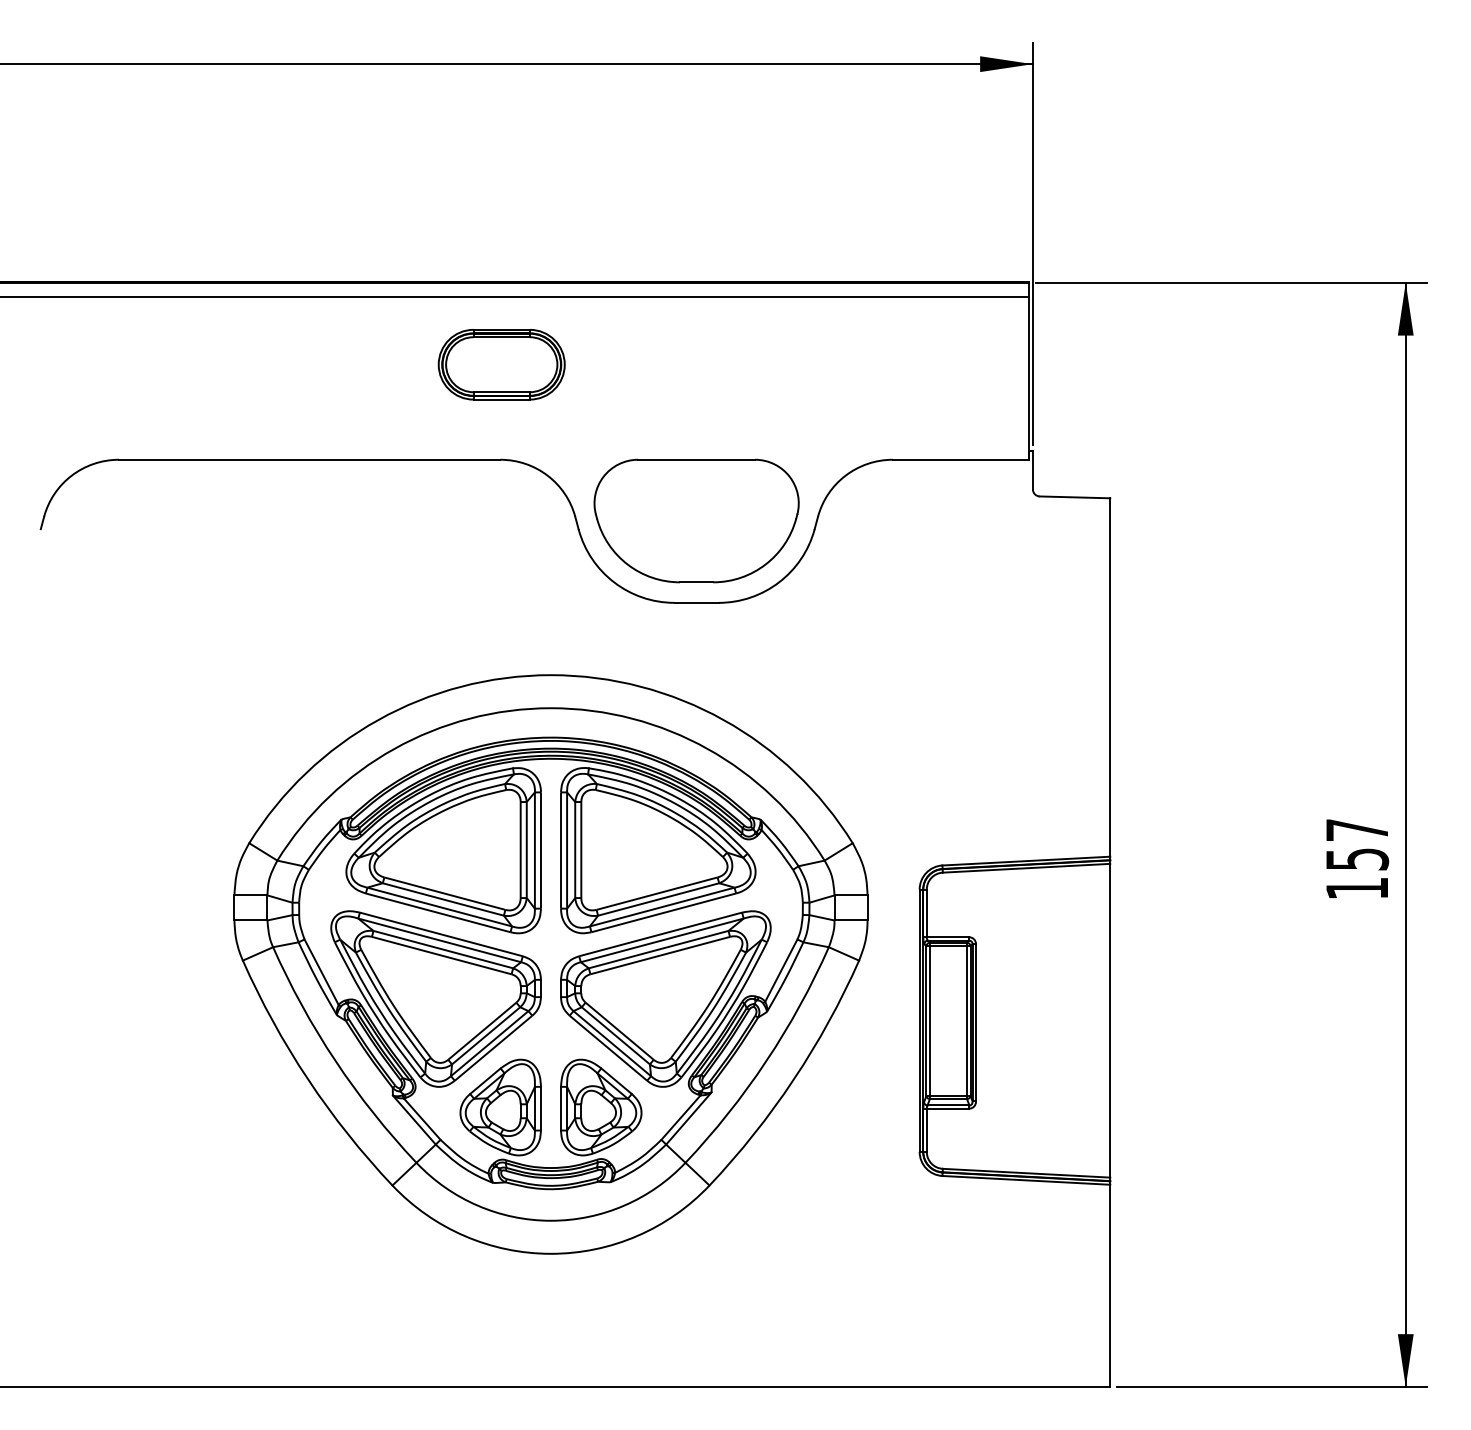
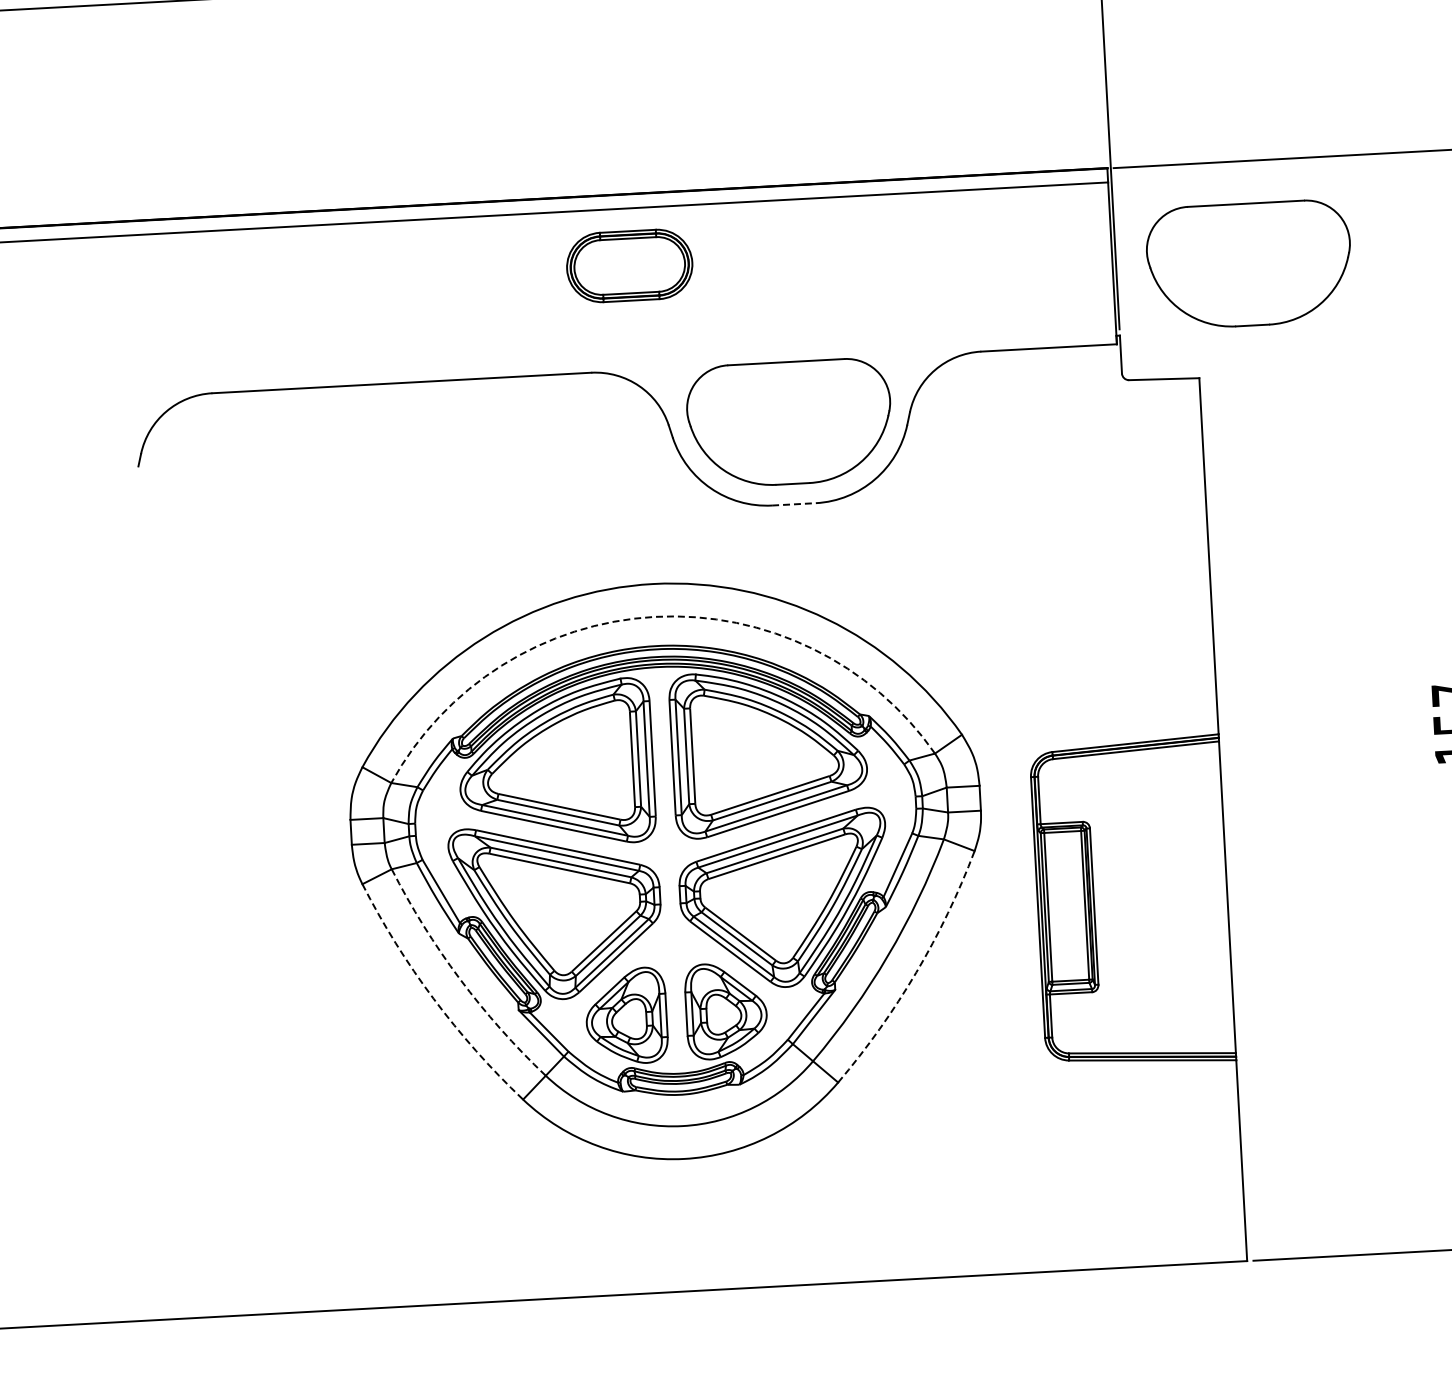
part: (501, 364) -> (629, 265), moved
part: (1166, 386) -> (1249, 264), added
line: (697, 602) -> (794, 503), solid -> dashed
arc: (551, 708) -> (655, 617), solid -> dashed
arc: (335, 1061) -> (459, 979), solid -> dashed
arc: (308, 1079) -> (434, 998), solid -> dashed
arc: (793, 1079) -> (915, 972), solid -> dashed

